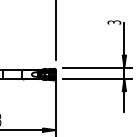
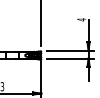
text: (114, 22) -> (81, 19), 3 -> 4

